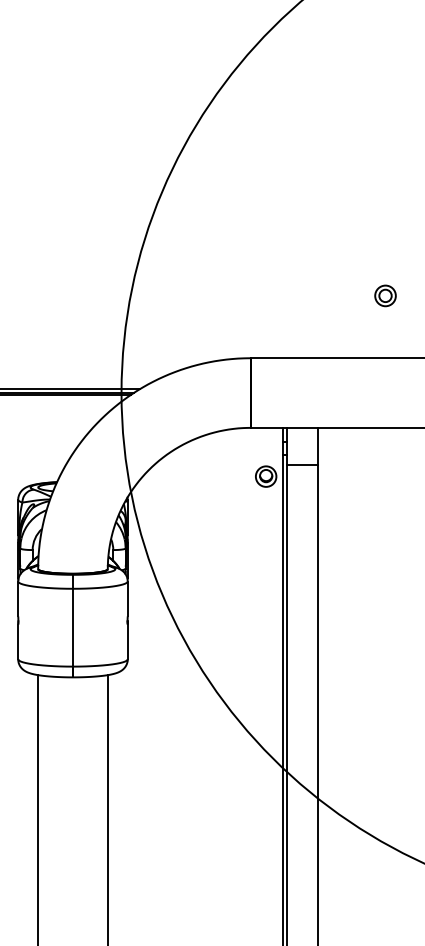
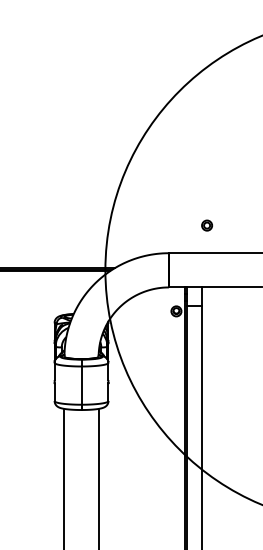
part: (386, 295) -> (207, 225), moved

